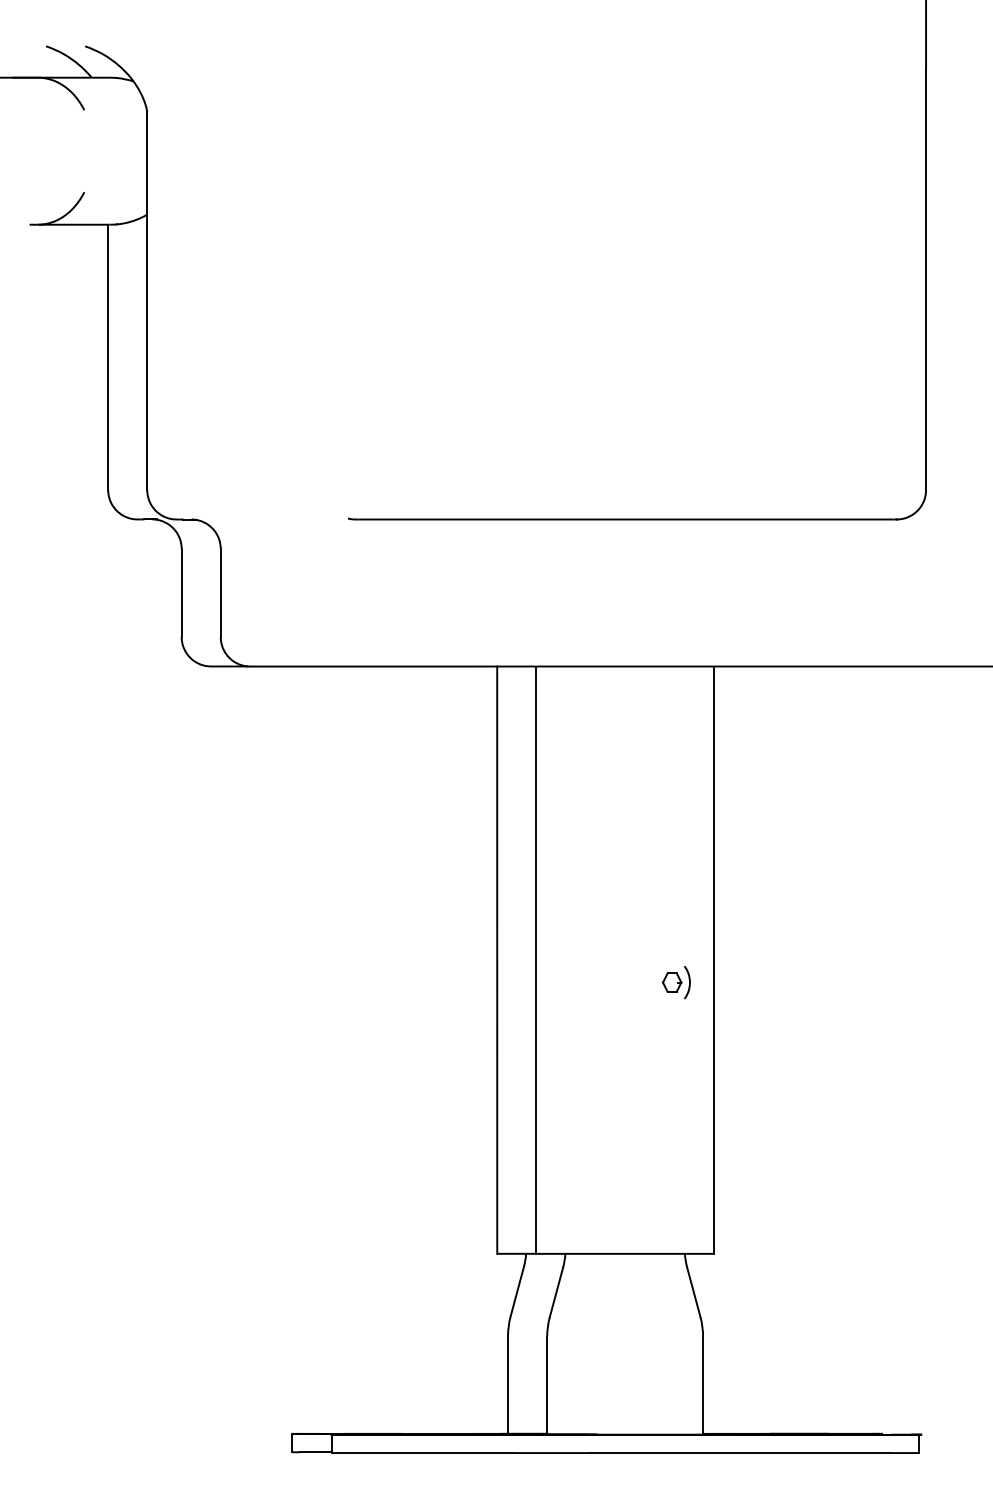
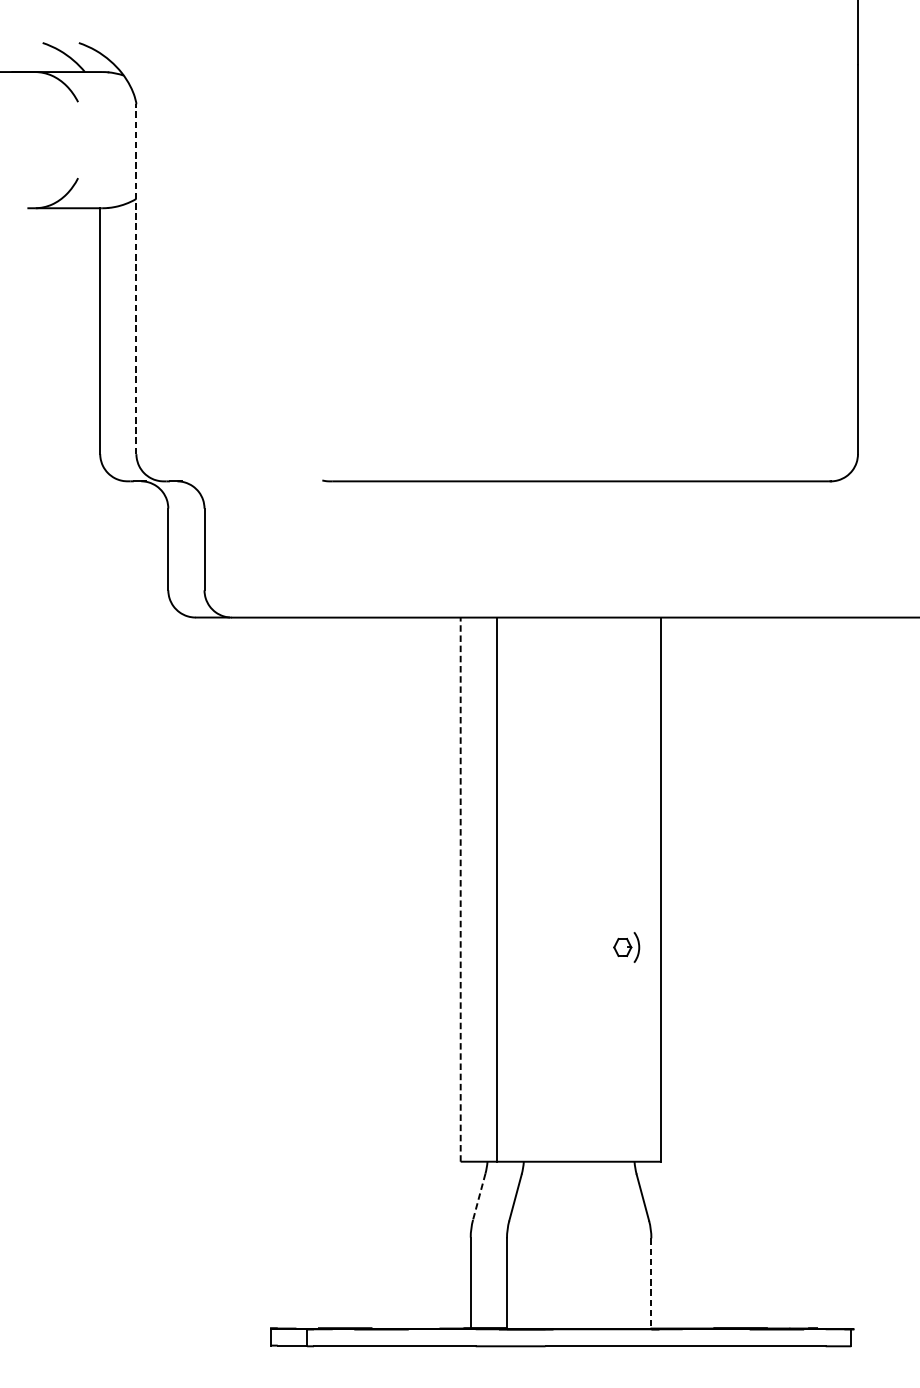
line: (147, 301) -> (136, 279), solid -> dashed
line: (497, 960) -> (460, 889), solid -> dashed
part: (675, 982) -> (625, 947), moved
line: (517, 1291) -> (479, 1196), solid -> dashed
line: (703, 1386) -> (651, 1284), solid -> dashed

